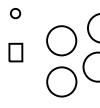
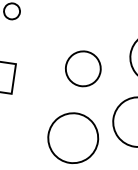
part: (61, 40) -> (82, 68), size x0.7

